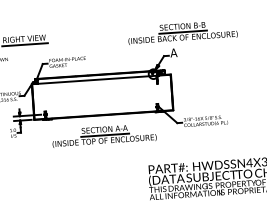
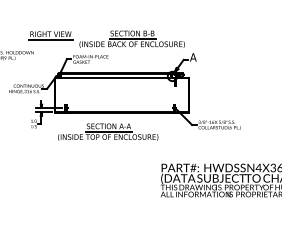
part: (181, 31) -> (131, 38), moved
part: (104, 134) -> (108, 131), moved

